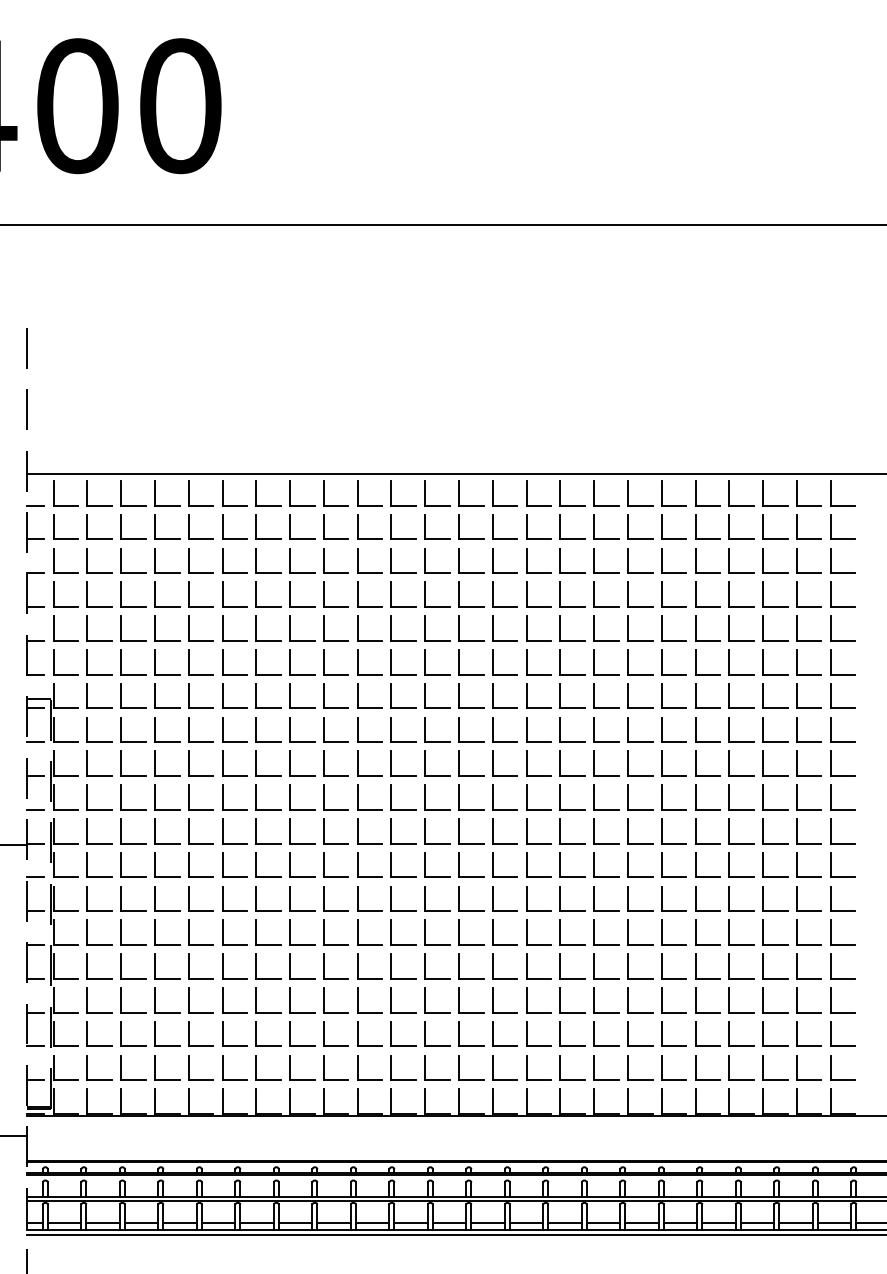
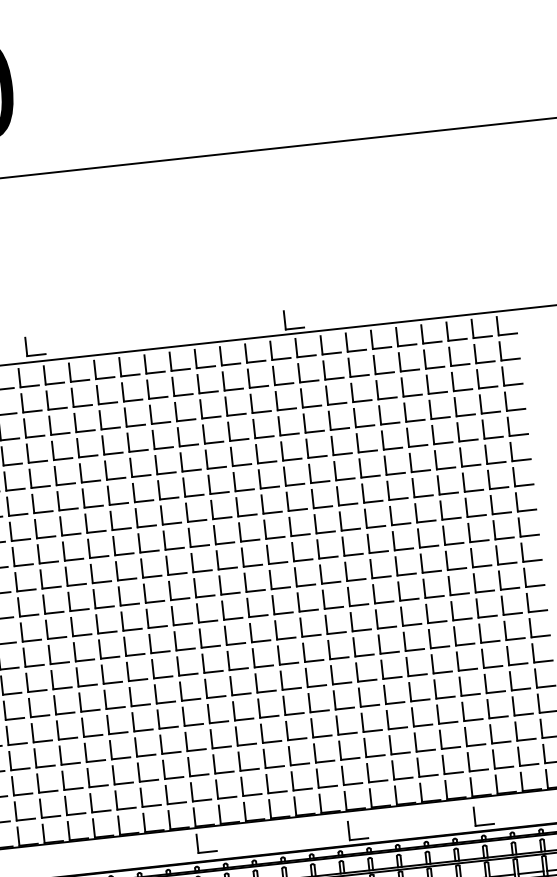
part: (202, 452) -> (26, 346), added
part: (549, 454) -> (285, 319), added
part: (358, 1136) -> (198, 843), added
part: (729, 1140) -> (474, 816), added
part: (560, 1141) -> (348, 830), added

